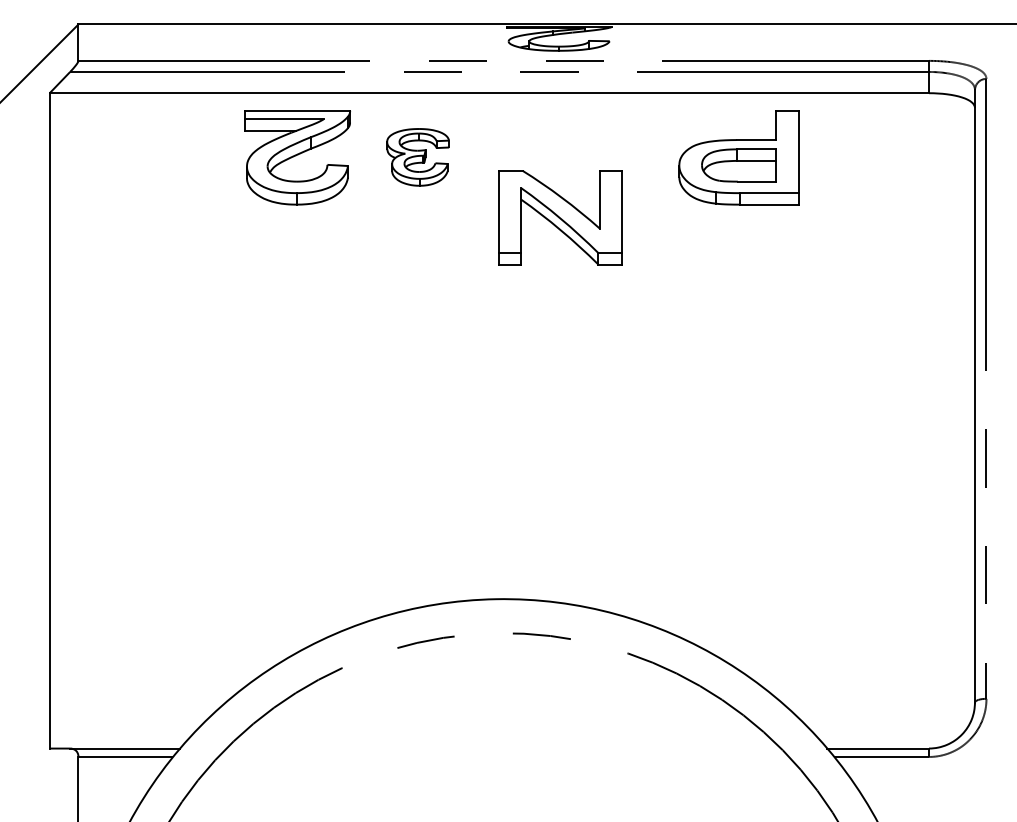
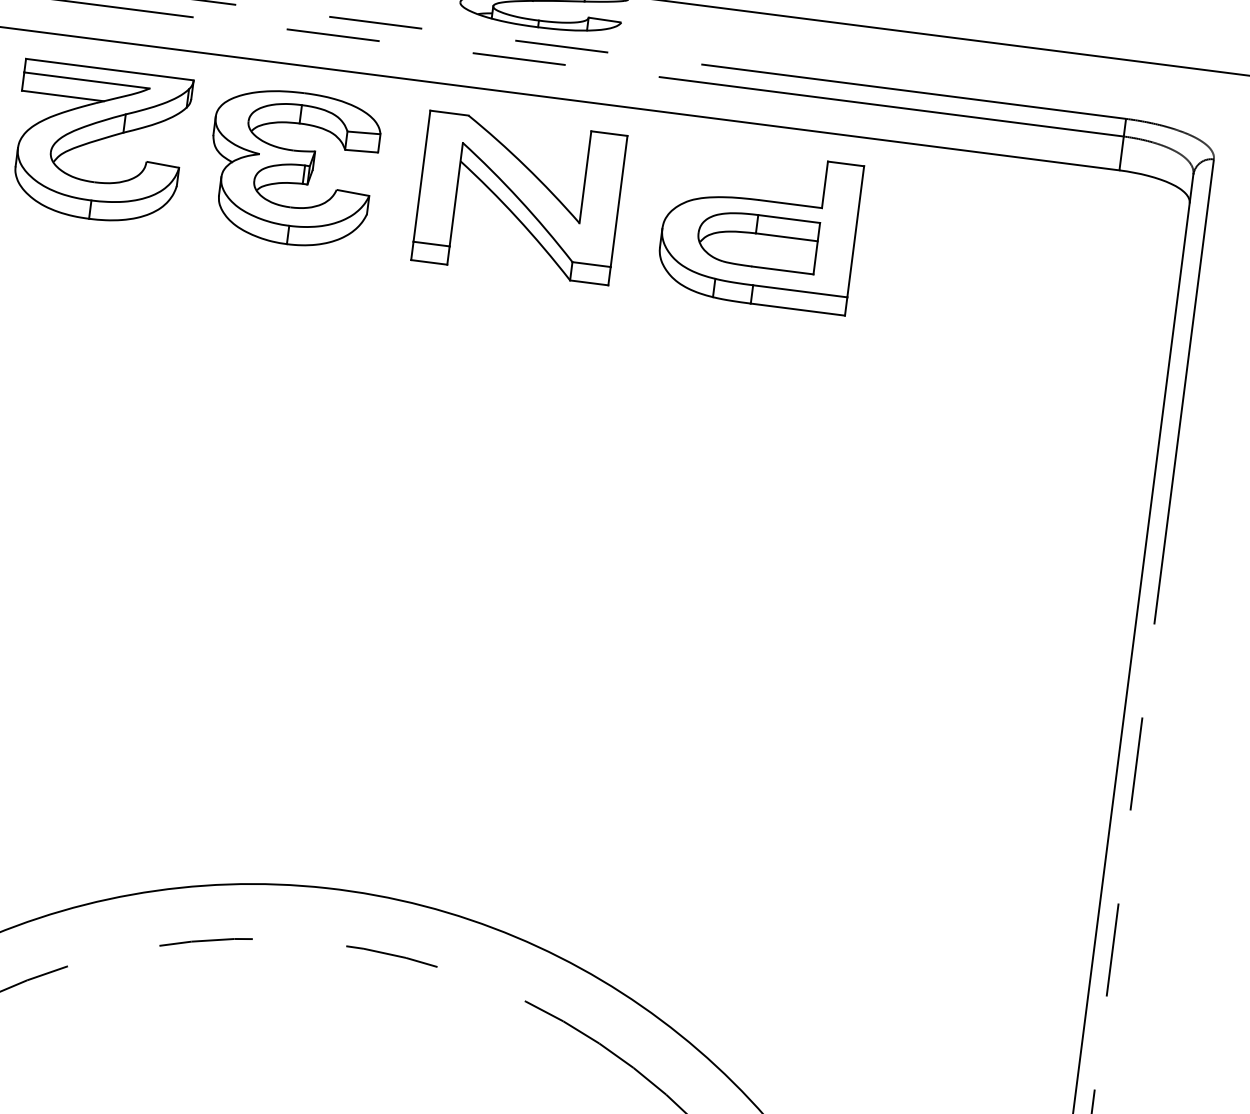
part: (417, 157) -> (291, 168), size x1.67
part: (738, 157) -> (758, 228), moved
part: (560, 217) -> (519, 197), moved

